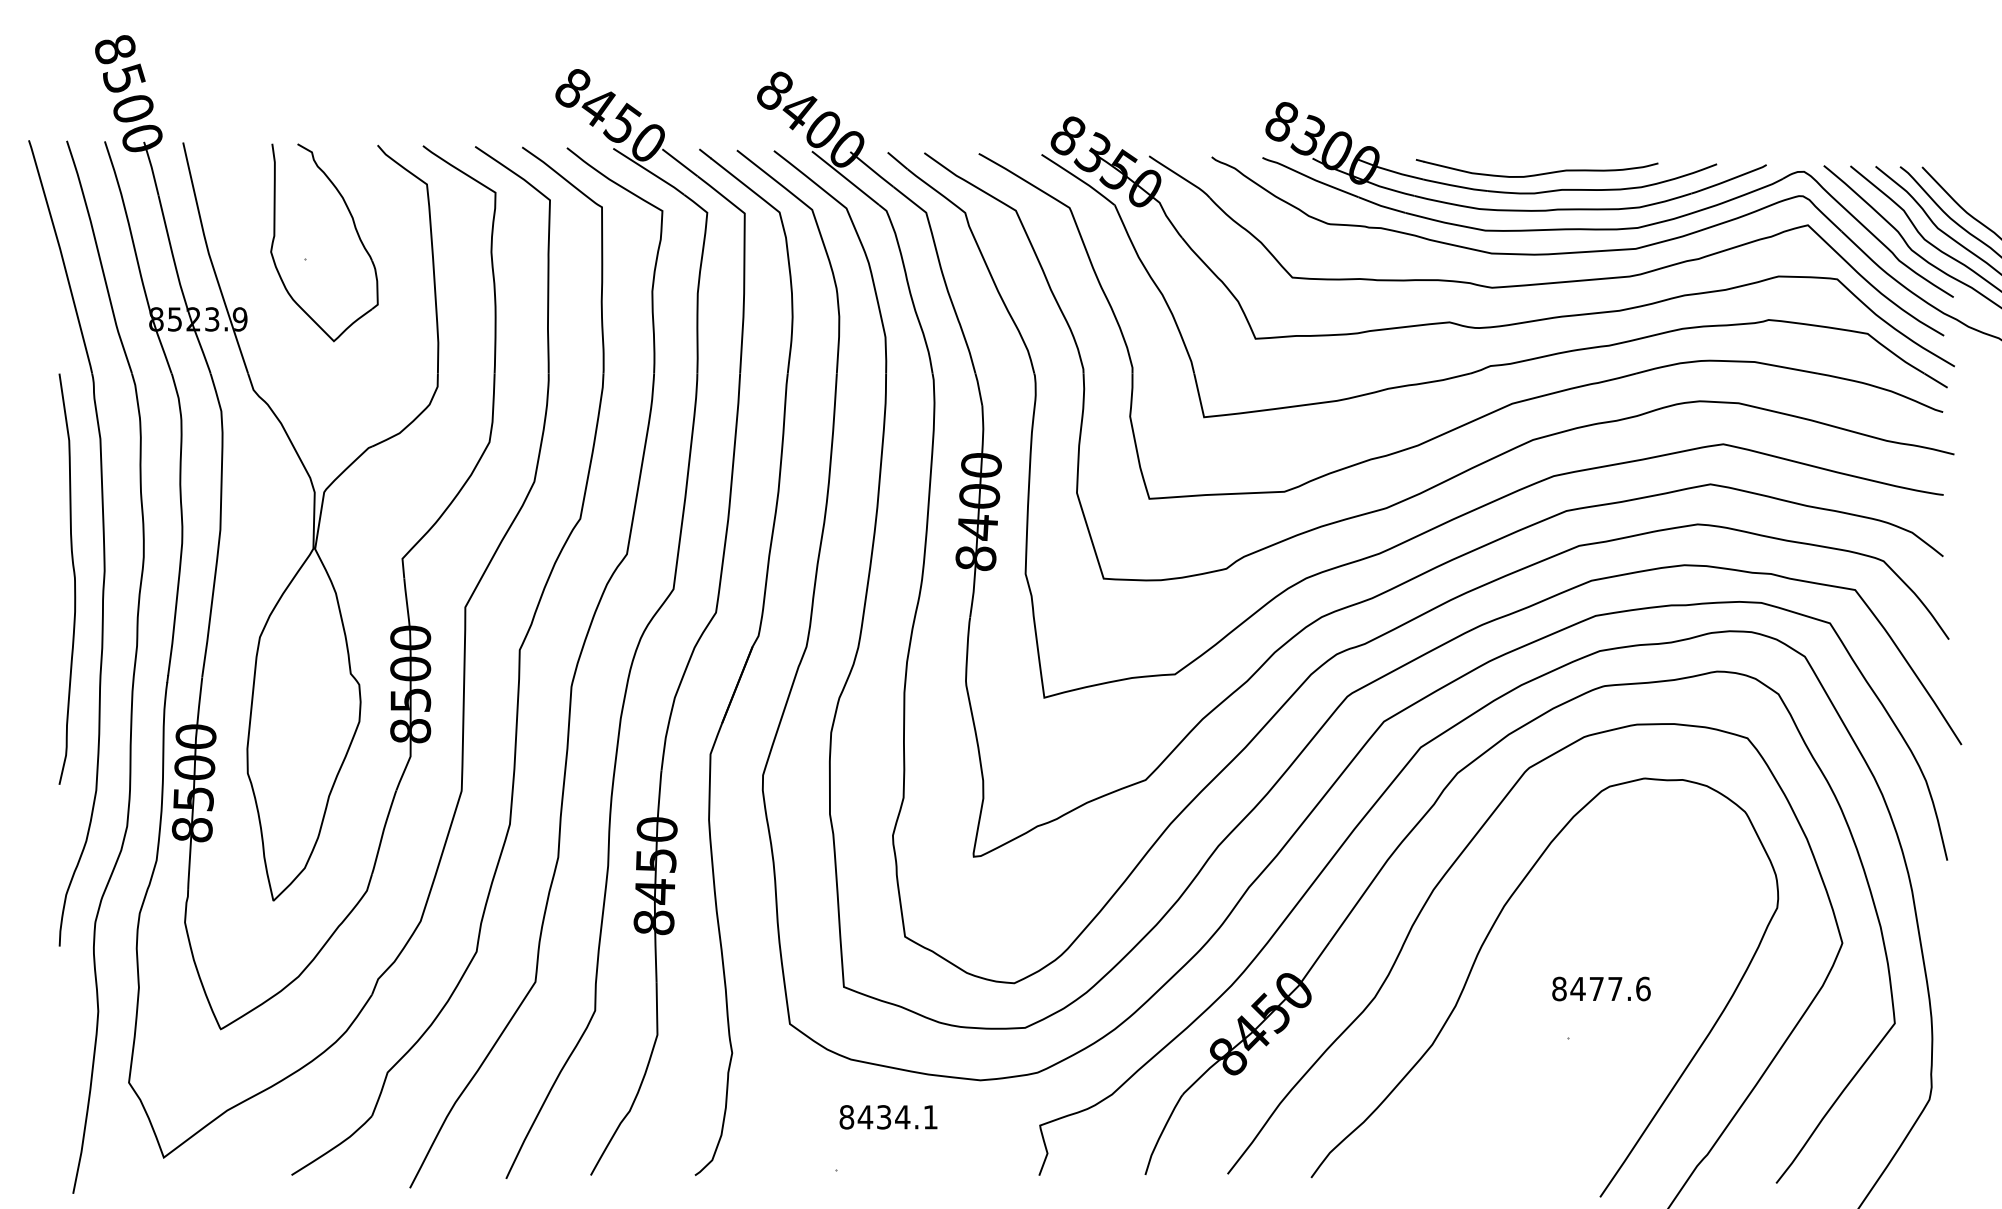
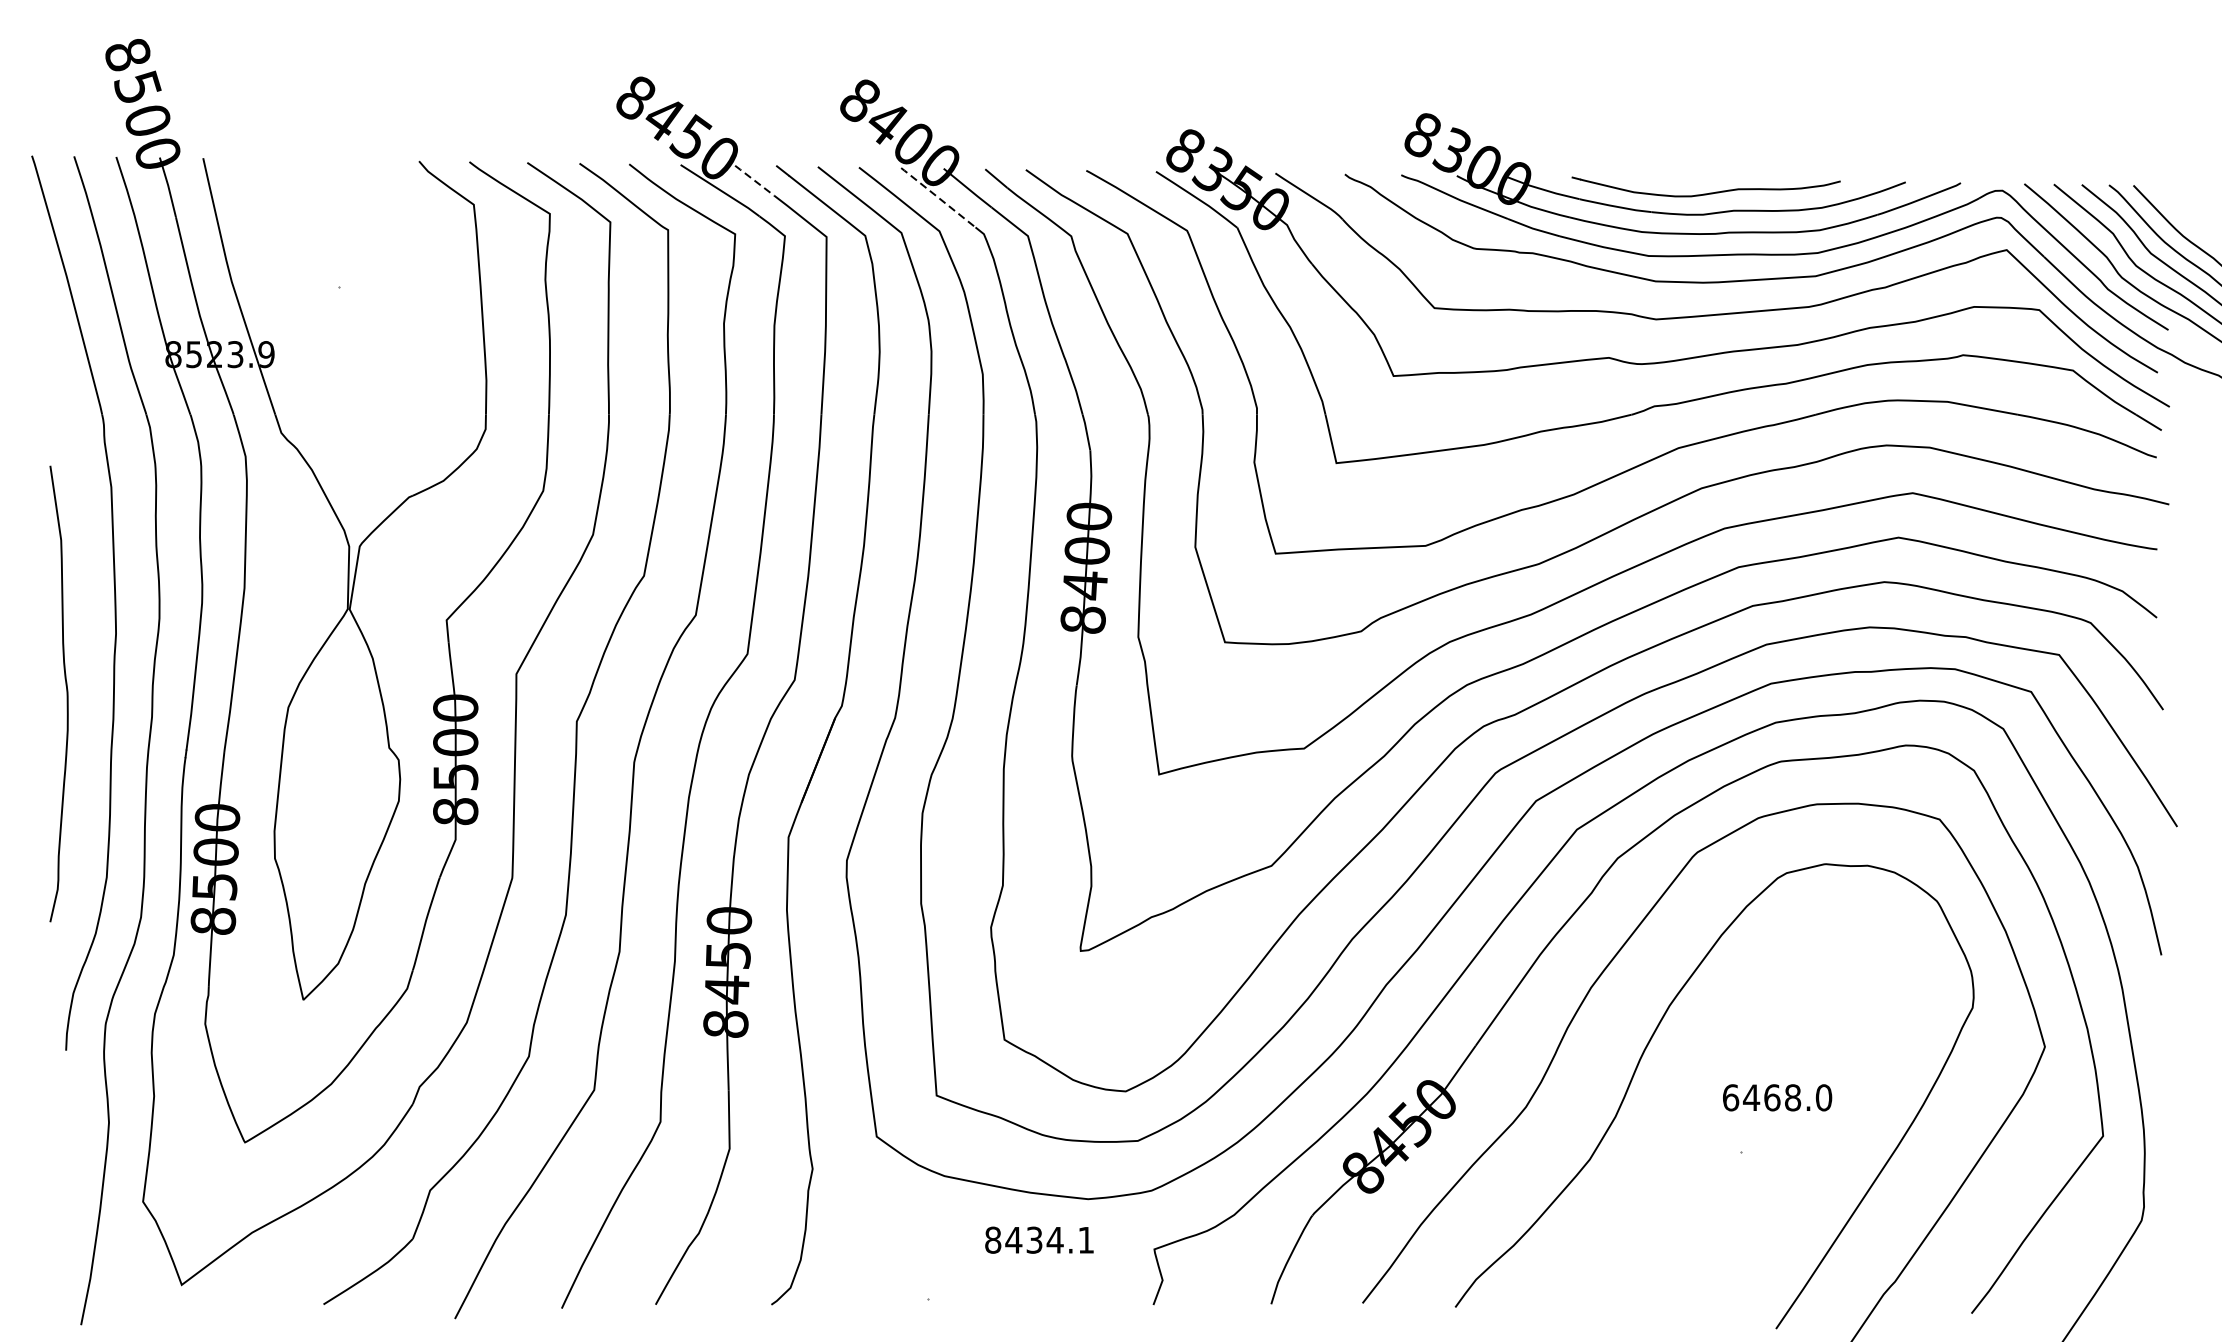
line: (678, 161) -> (753, 179), solid -> dashed
line: (844, 177) -> (937, 197), solid -> dashed
part: (354, 228) -> (393, 253), removed
curve: (73, 576) -> (65, 690), moved
text: (1601, 988) -> (1777, 1097), 8477.6 -> 6468.0
text: (888, 1117) -> (1039, 1240), moved

